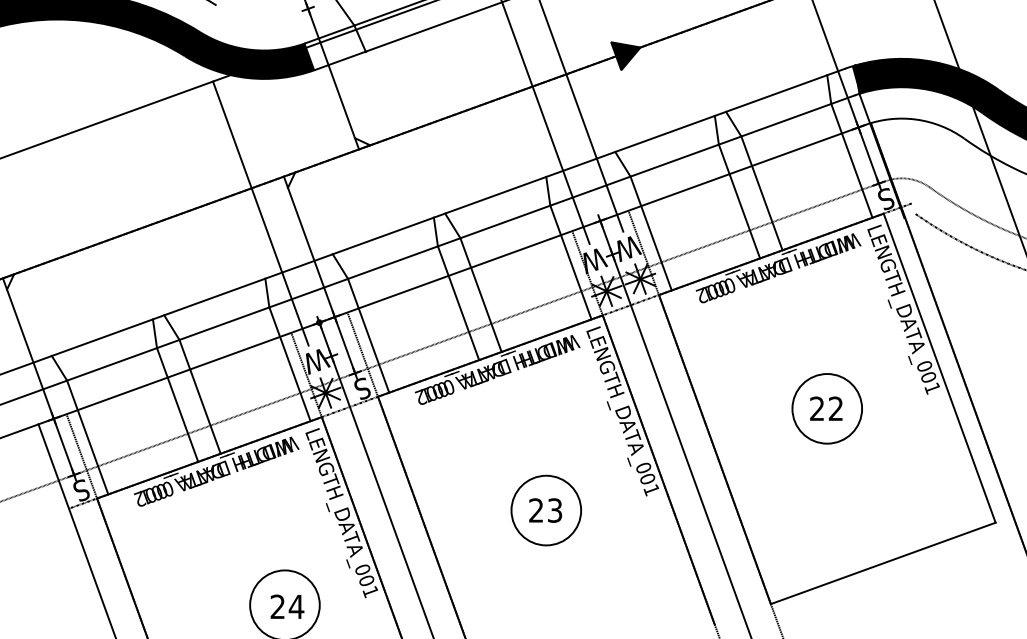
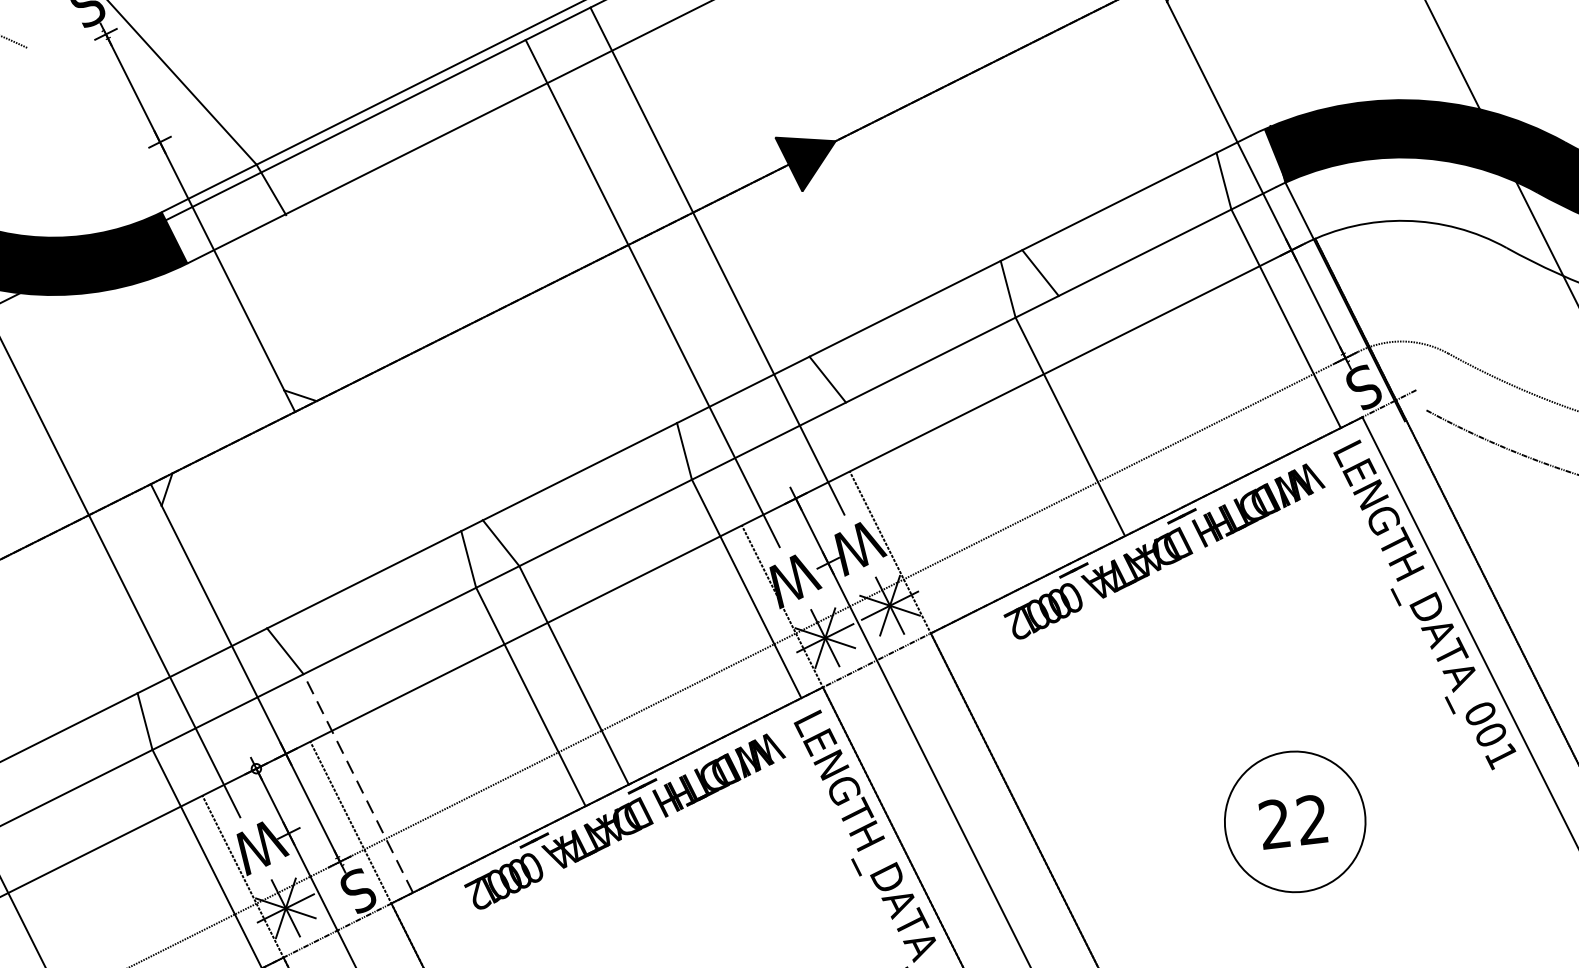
line: (761, 193) -> (1112, 405), removed
line: (650, 233) -> (899, 511), removed
line: (368, 335) -> (357, 782), solid -> dashed

